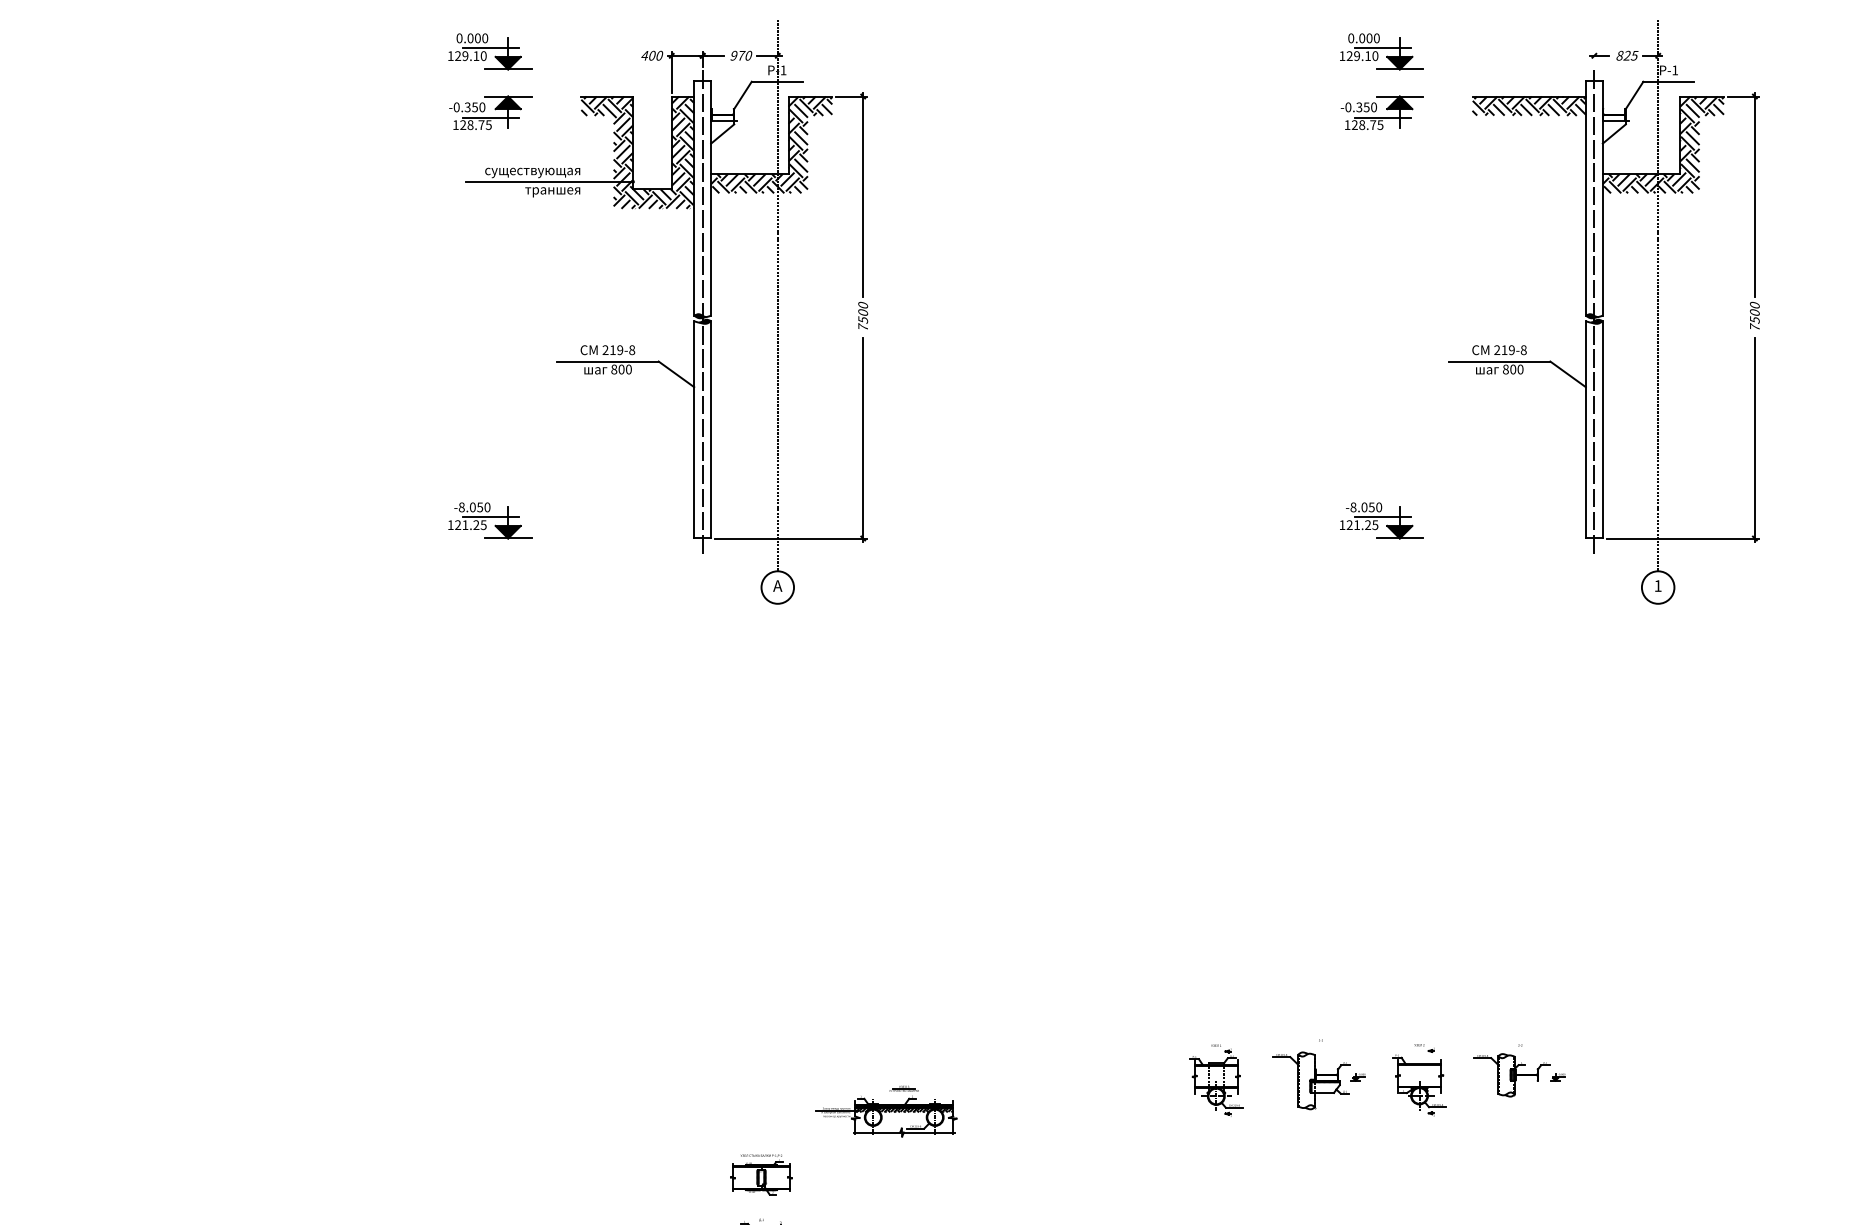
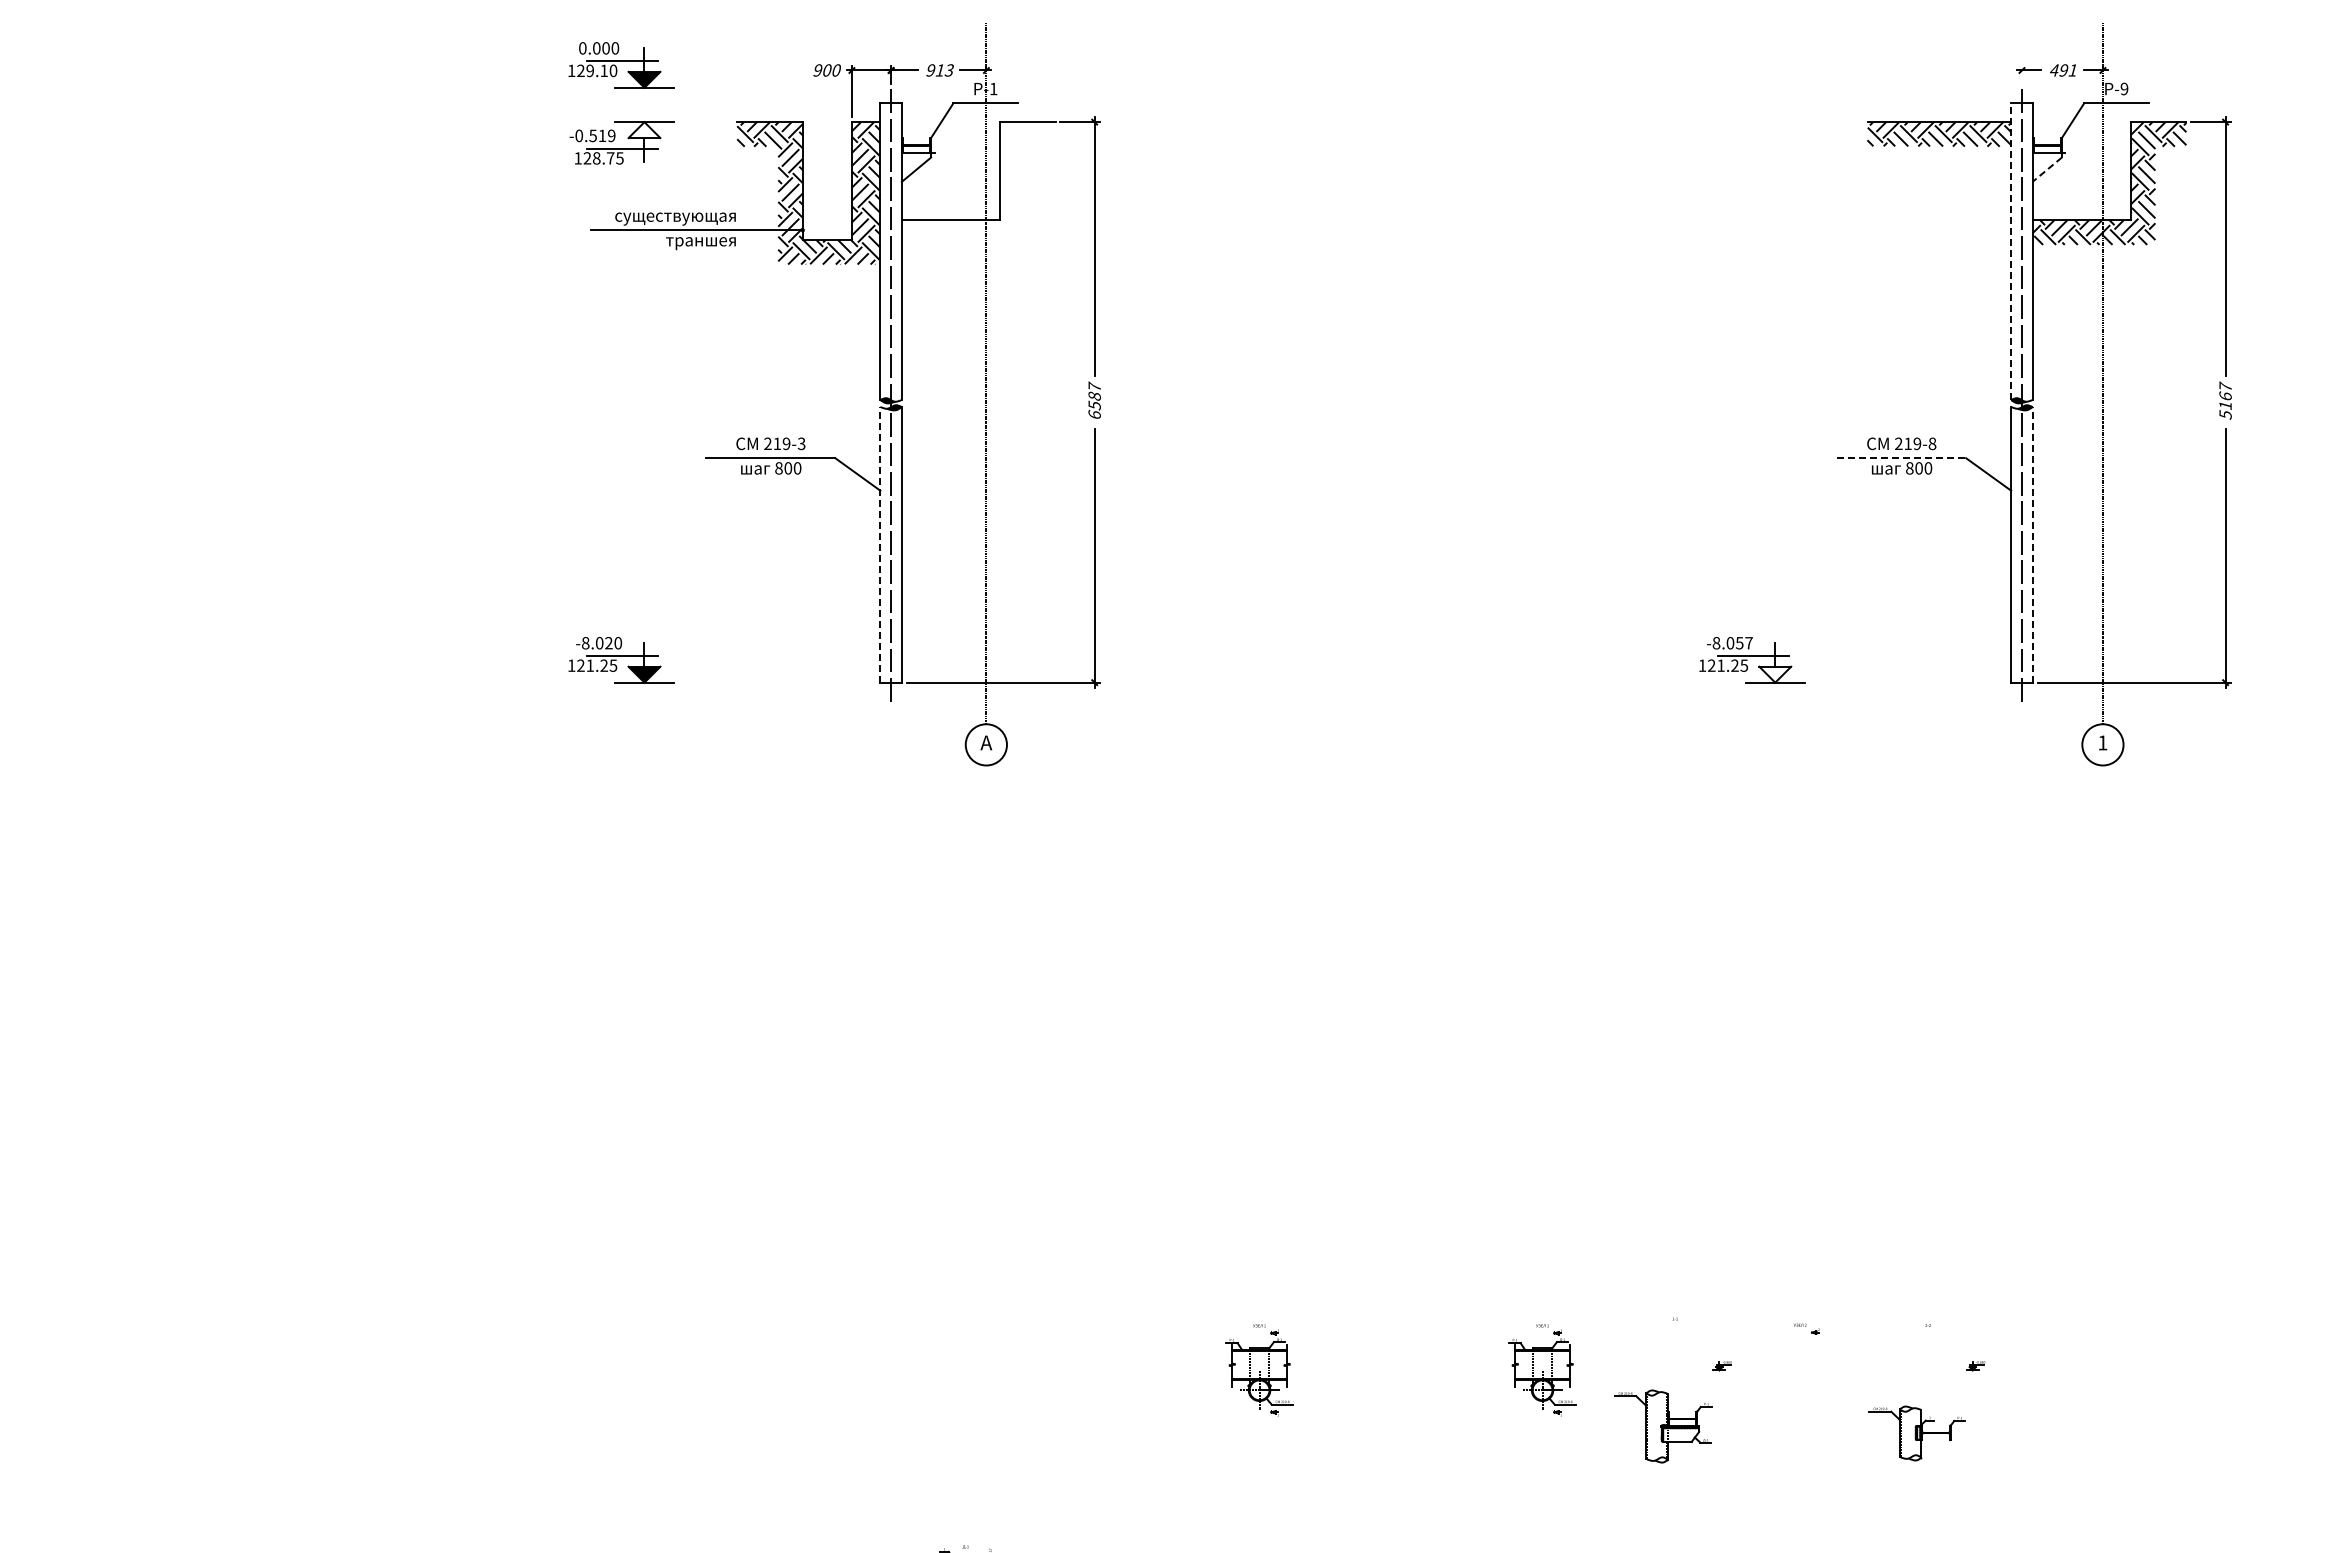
part: (1381, 51) -> (1752, 65), removed
text: (644, 55) -> (817, 70), 400 -> 900
text: (744, 55) -> (944, 70), 970 -> 913
text: (1627, 55) -> (2063, 70), 825 -> 491
text: (1675, 70) -> (2124, 88), -1 -> -9
fill: (508, 103) -> (644, 130), removed
text: (475, 107) -> (602, 135), -0.350 -> -0.519
part: (1381, 112) -> (1752, 142), removed
line: (1613, 133) -> (2046, 169), solid -> dashed
hatch: (771, 144) -> (978, 183), removed
line: (1586, 198) -> (2011, 251), solid -> dashed
text: (863, 315) -> (1094, 399), 7500 -> 6587
text: (1754, 316) -> (2225, 400), 7500 -> 5167
text: (631, 349) -> (801, 443), 219-8 -> 219-3
line: (1500, 361) -> (1902, 458), solid -> dashed
line: (694, 429) -> (880, 544), solid -> dashed
line: (1602, 429) -> (2032, 544), solid -> dashed
text: (479, 507) -> (608, 643), -8.050 -> -8.020
text: (1378, 507) -> (1748, 643), -8.050 -> -8.057
fill: (1399, 532) -> (1775, 674), removed
part: (1511, 1075) -> (1916, 1433), moved
part: (993, 1080) -> (1259, 1370), added
part: (1311, 1080) -> (1663, 1426), moved
part: (1418, 1085) -> (1799, 1376), removed
part: (886, 1111) -> (1124, 1409), removed
part: (761, 1174) -> (965, 1489), removed

